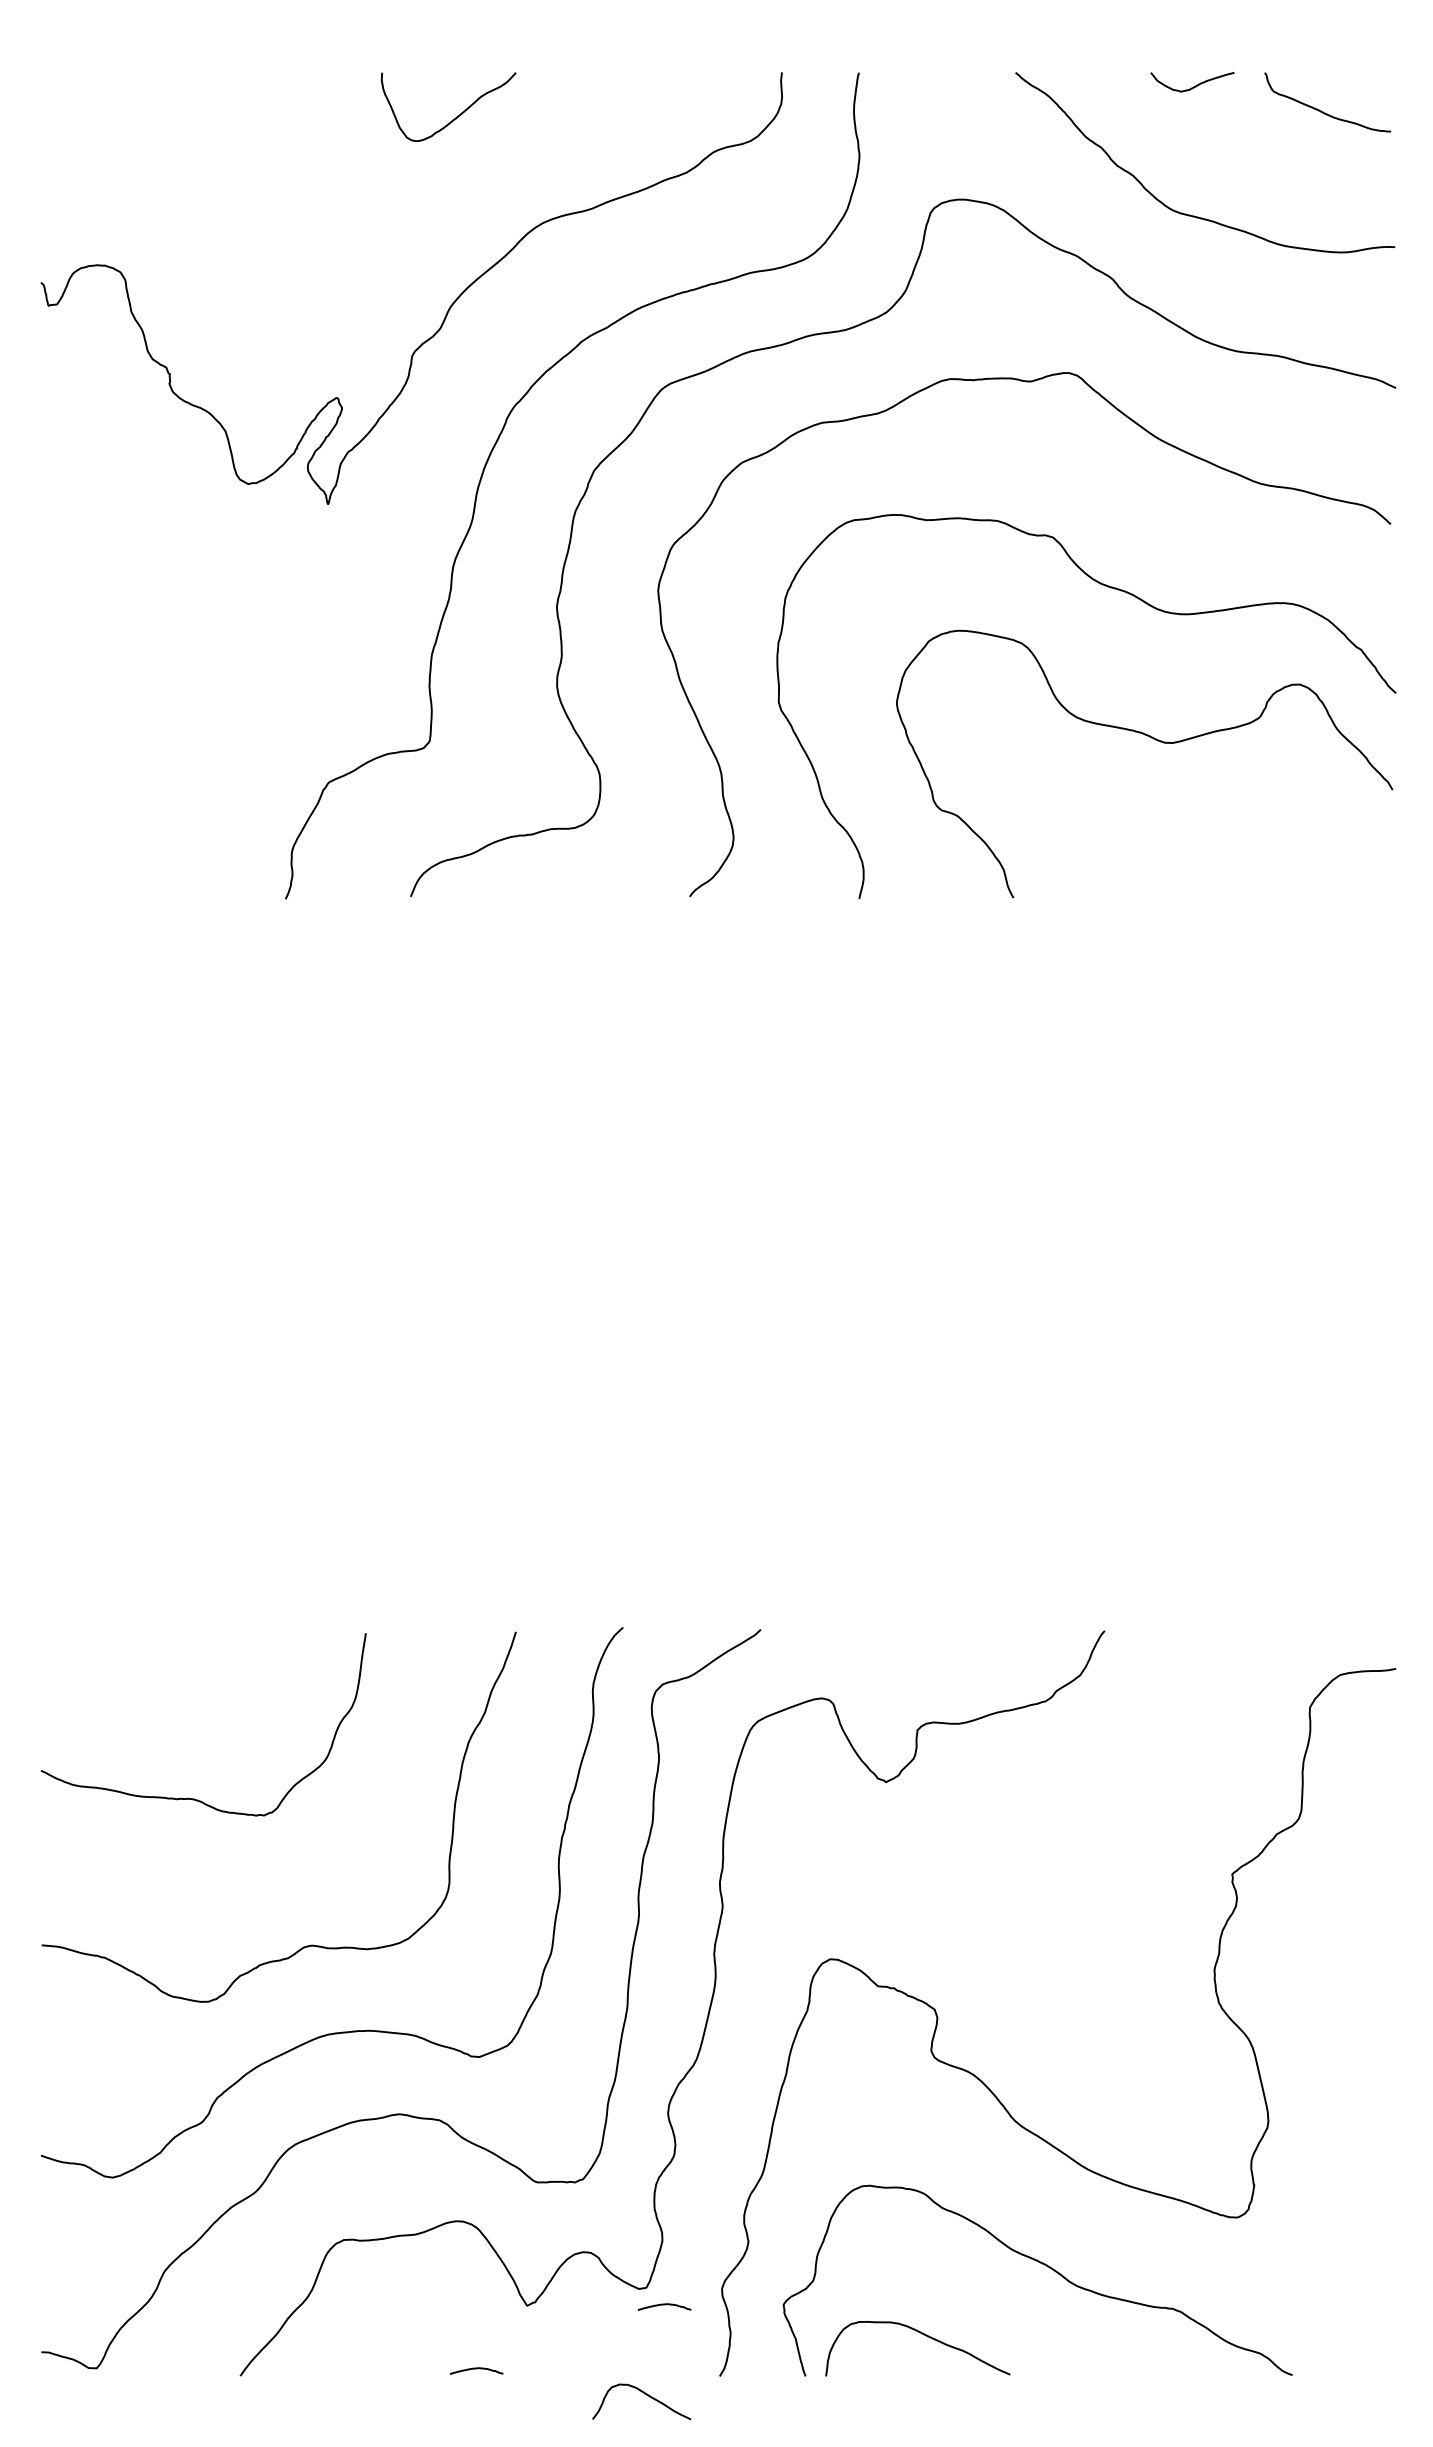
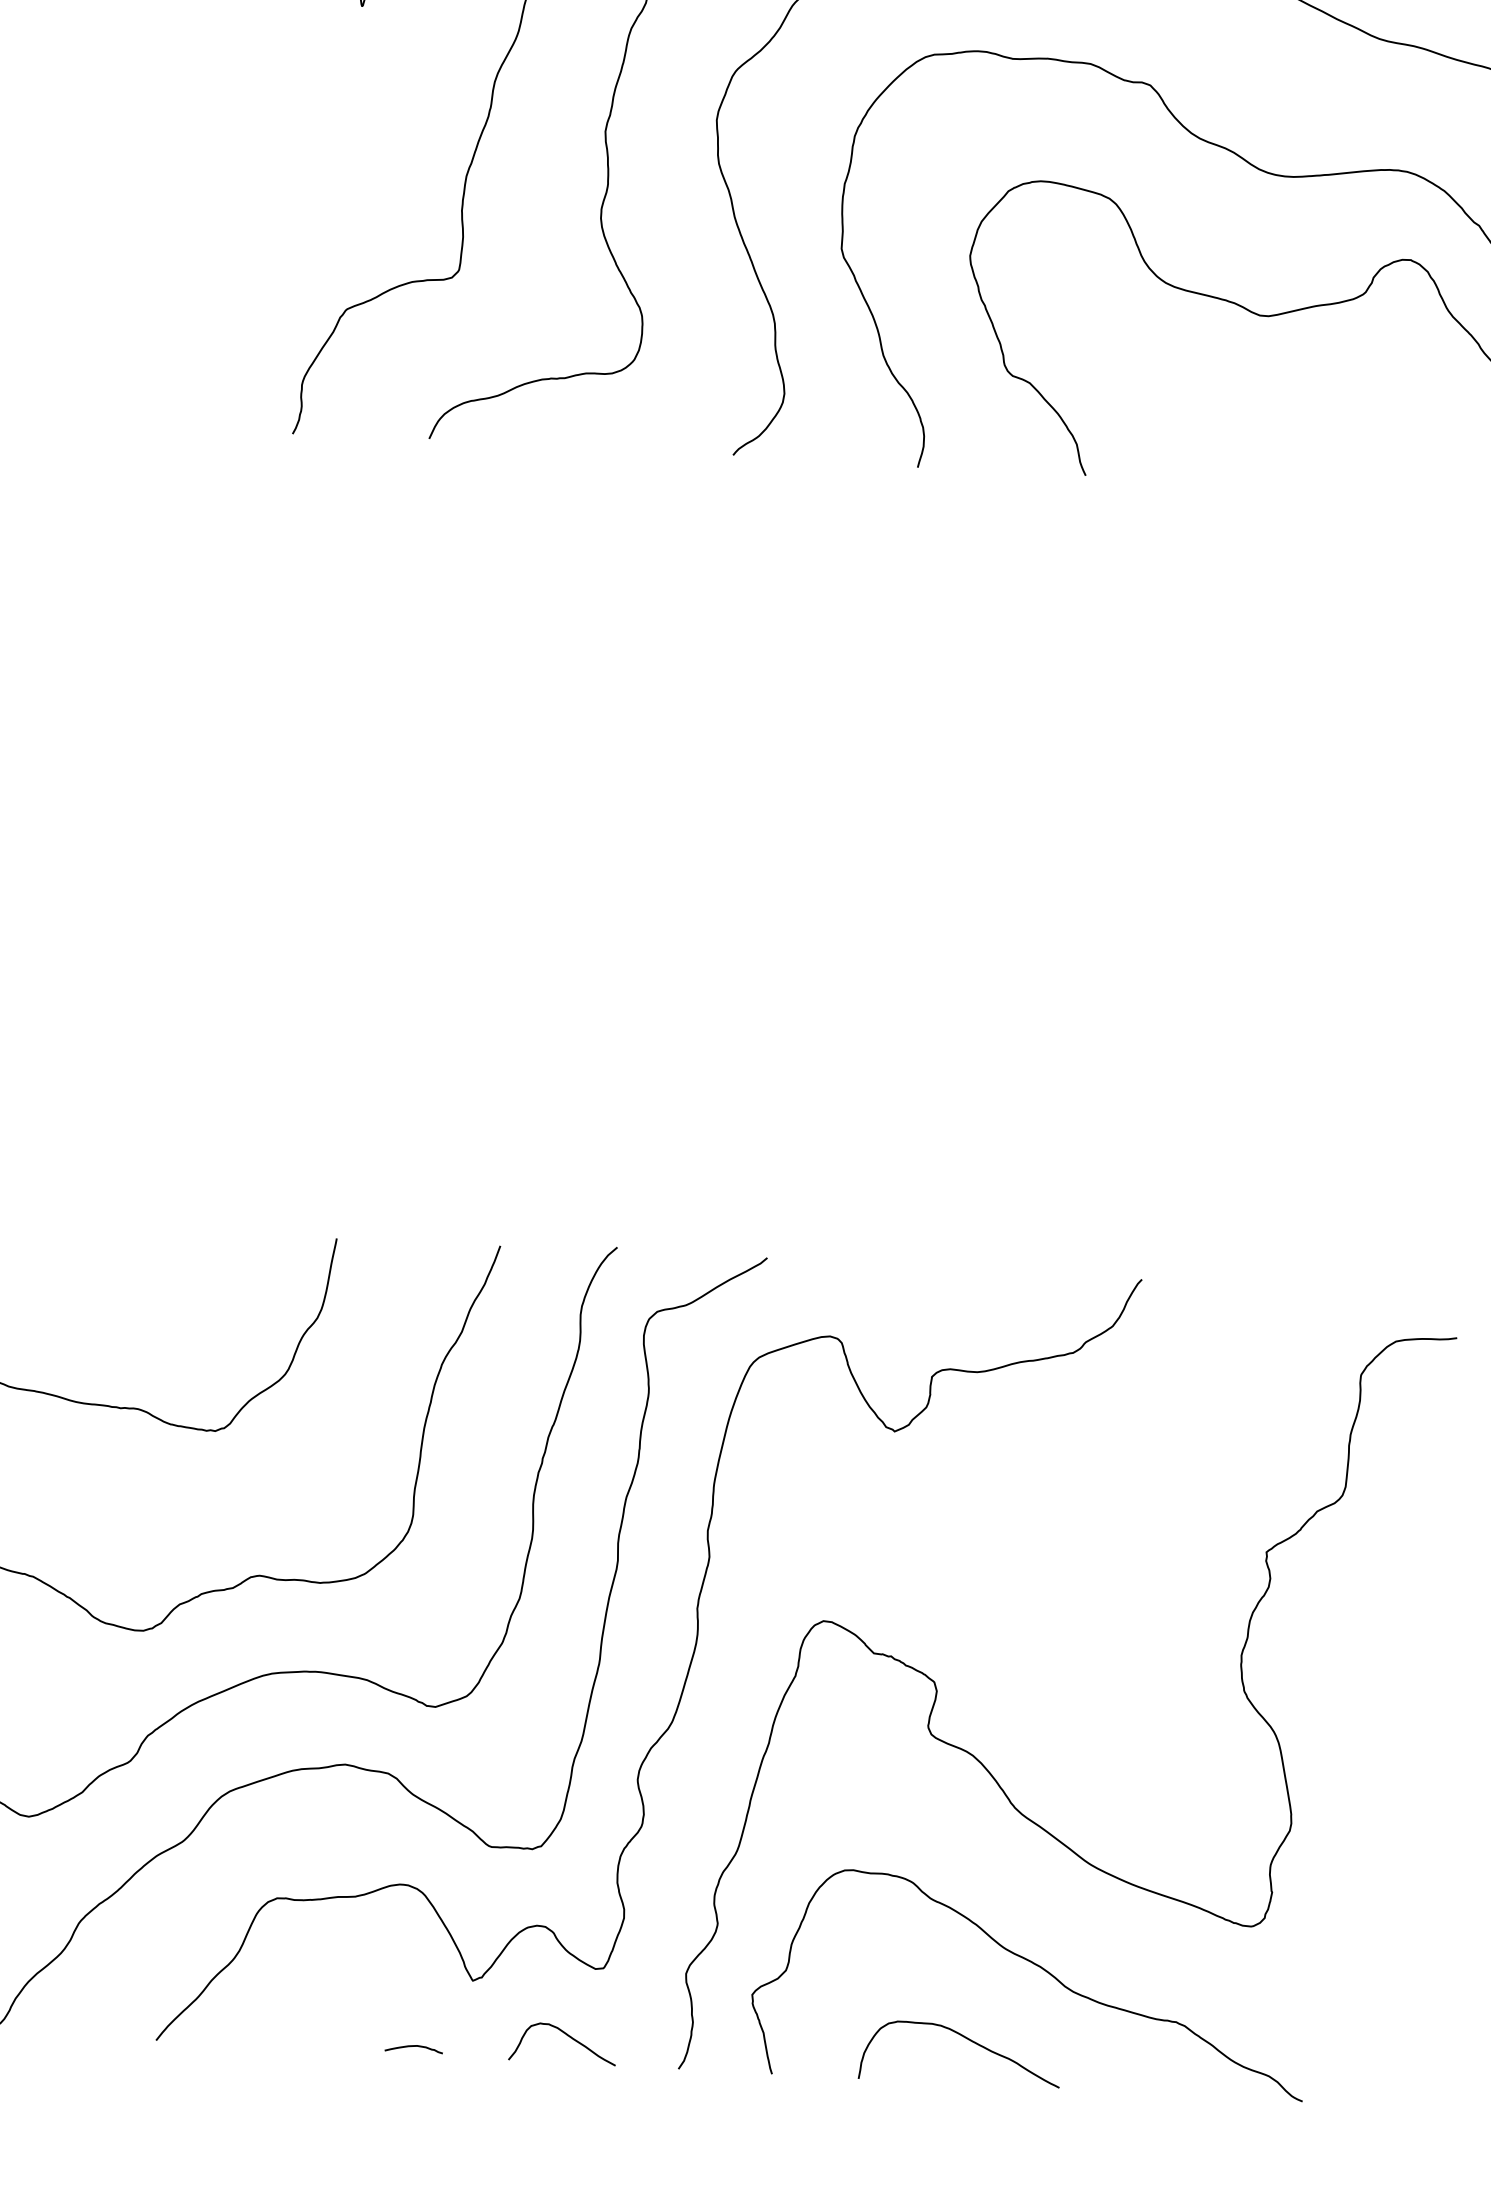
curve: (664, 2305) -> (622, 1988), removed
curve: (924, 2335) -> (968, 2040), moved
curve: (644, 2394) -> (566, 2035), moved

